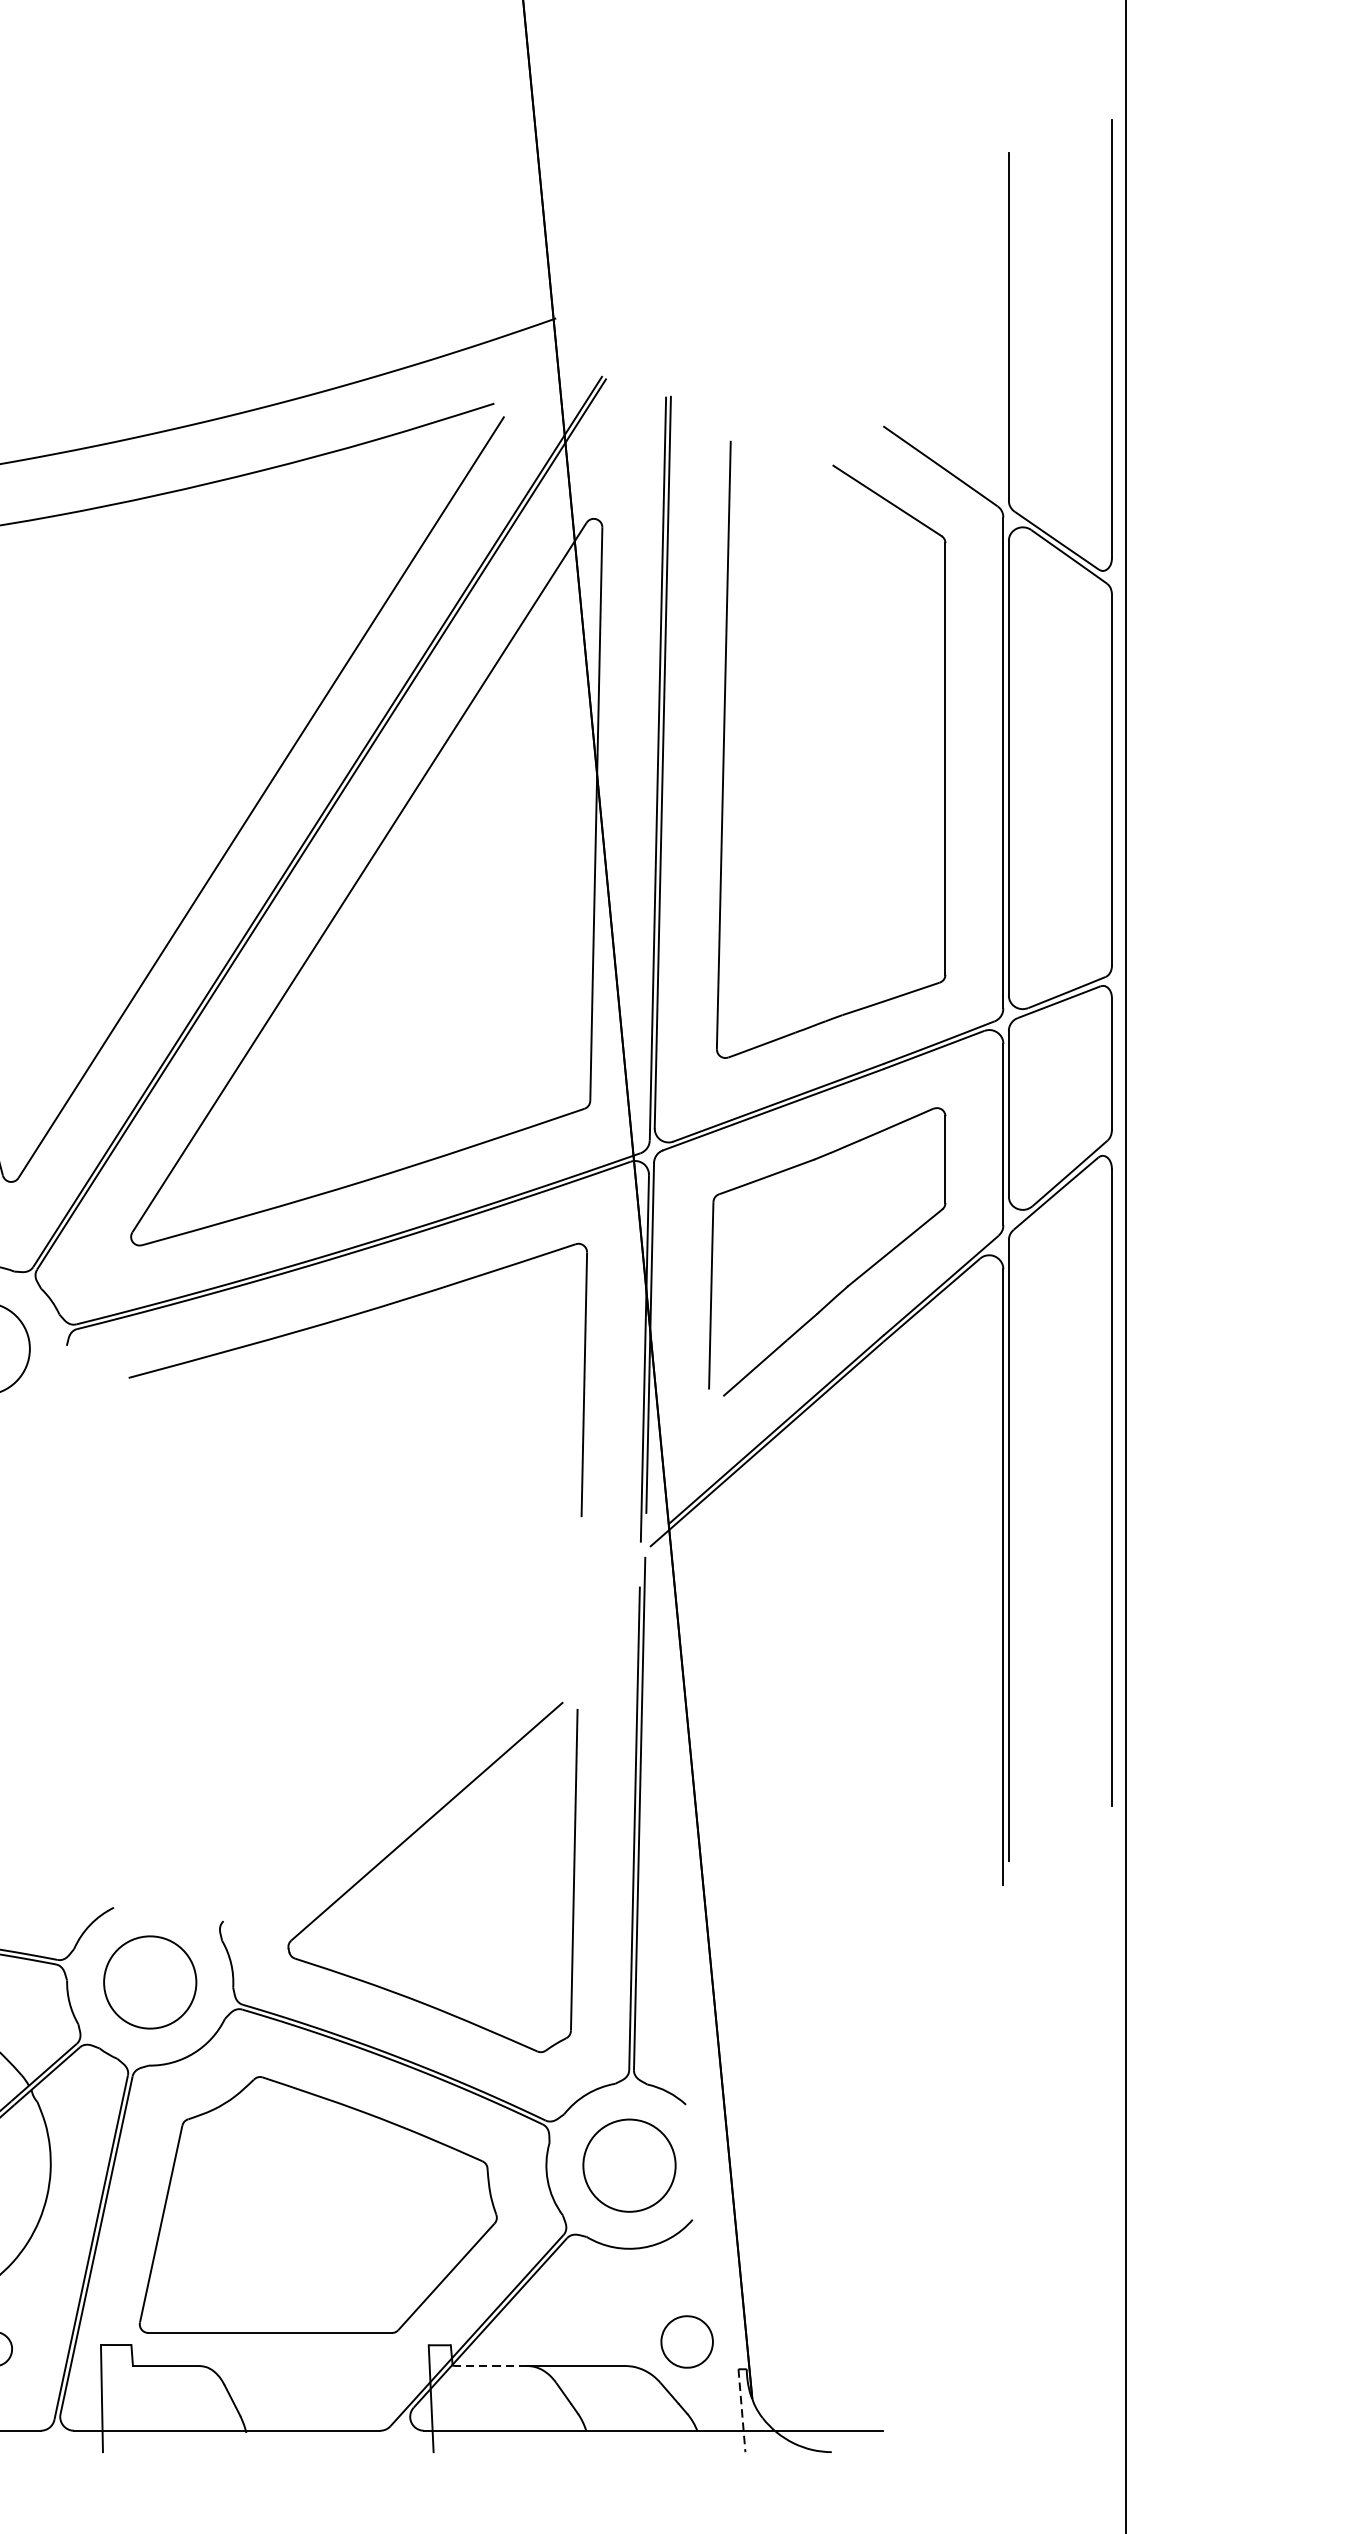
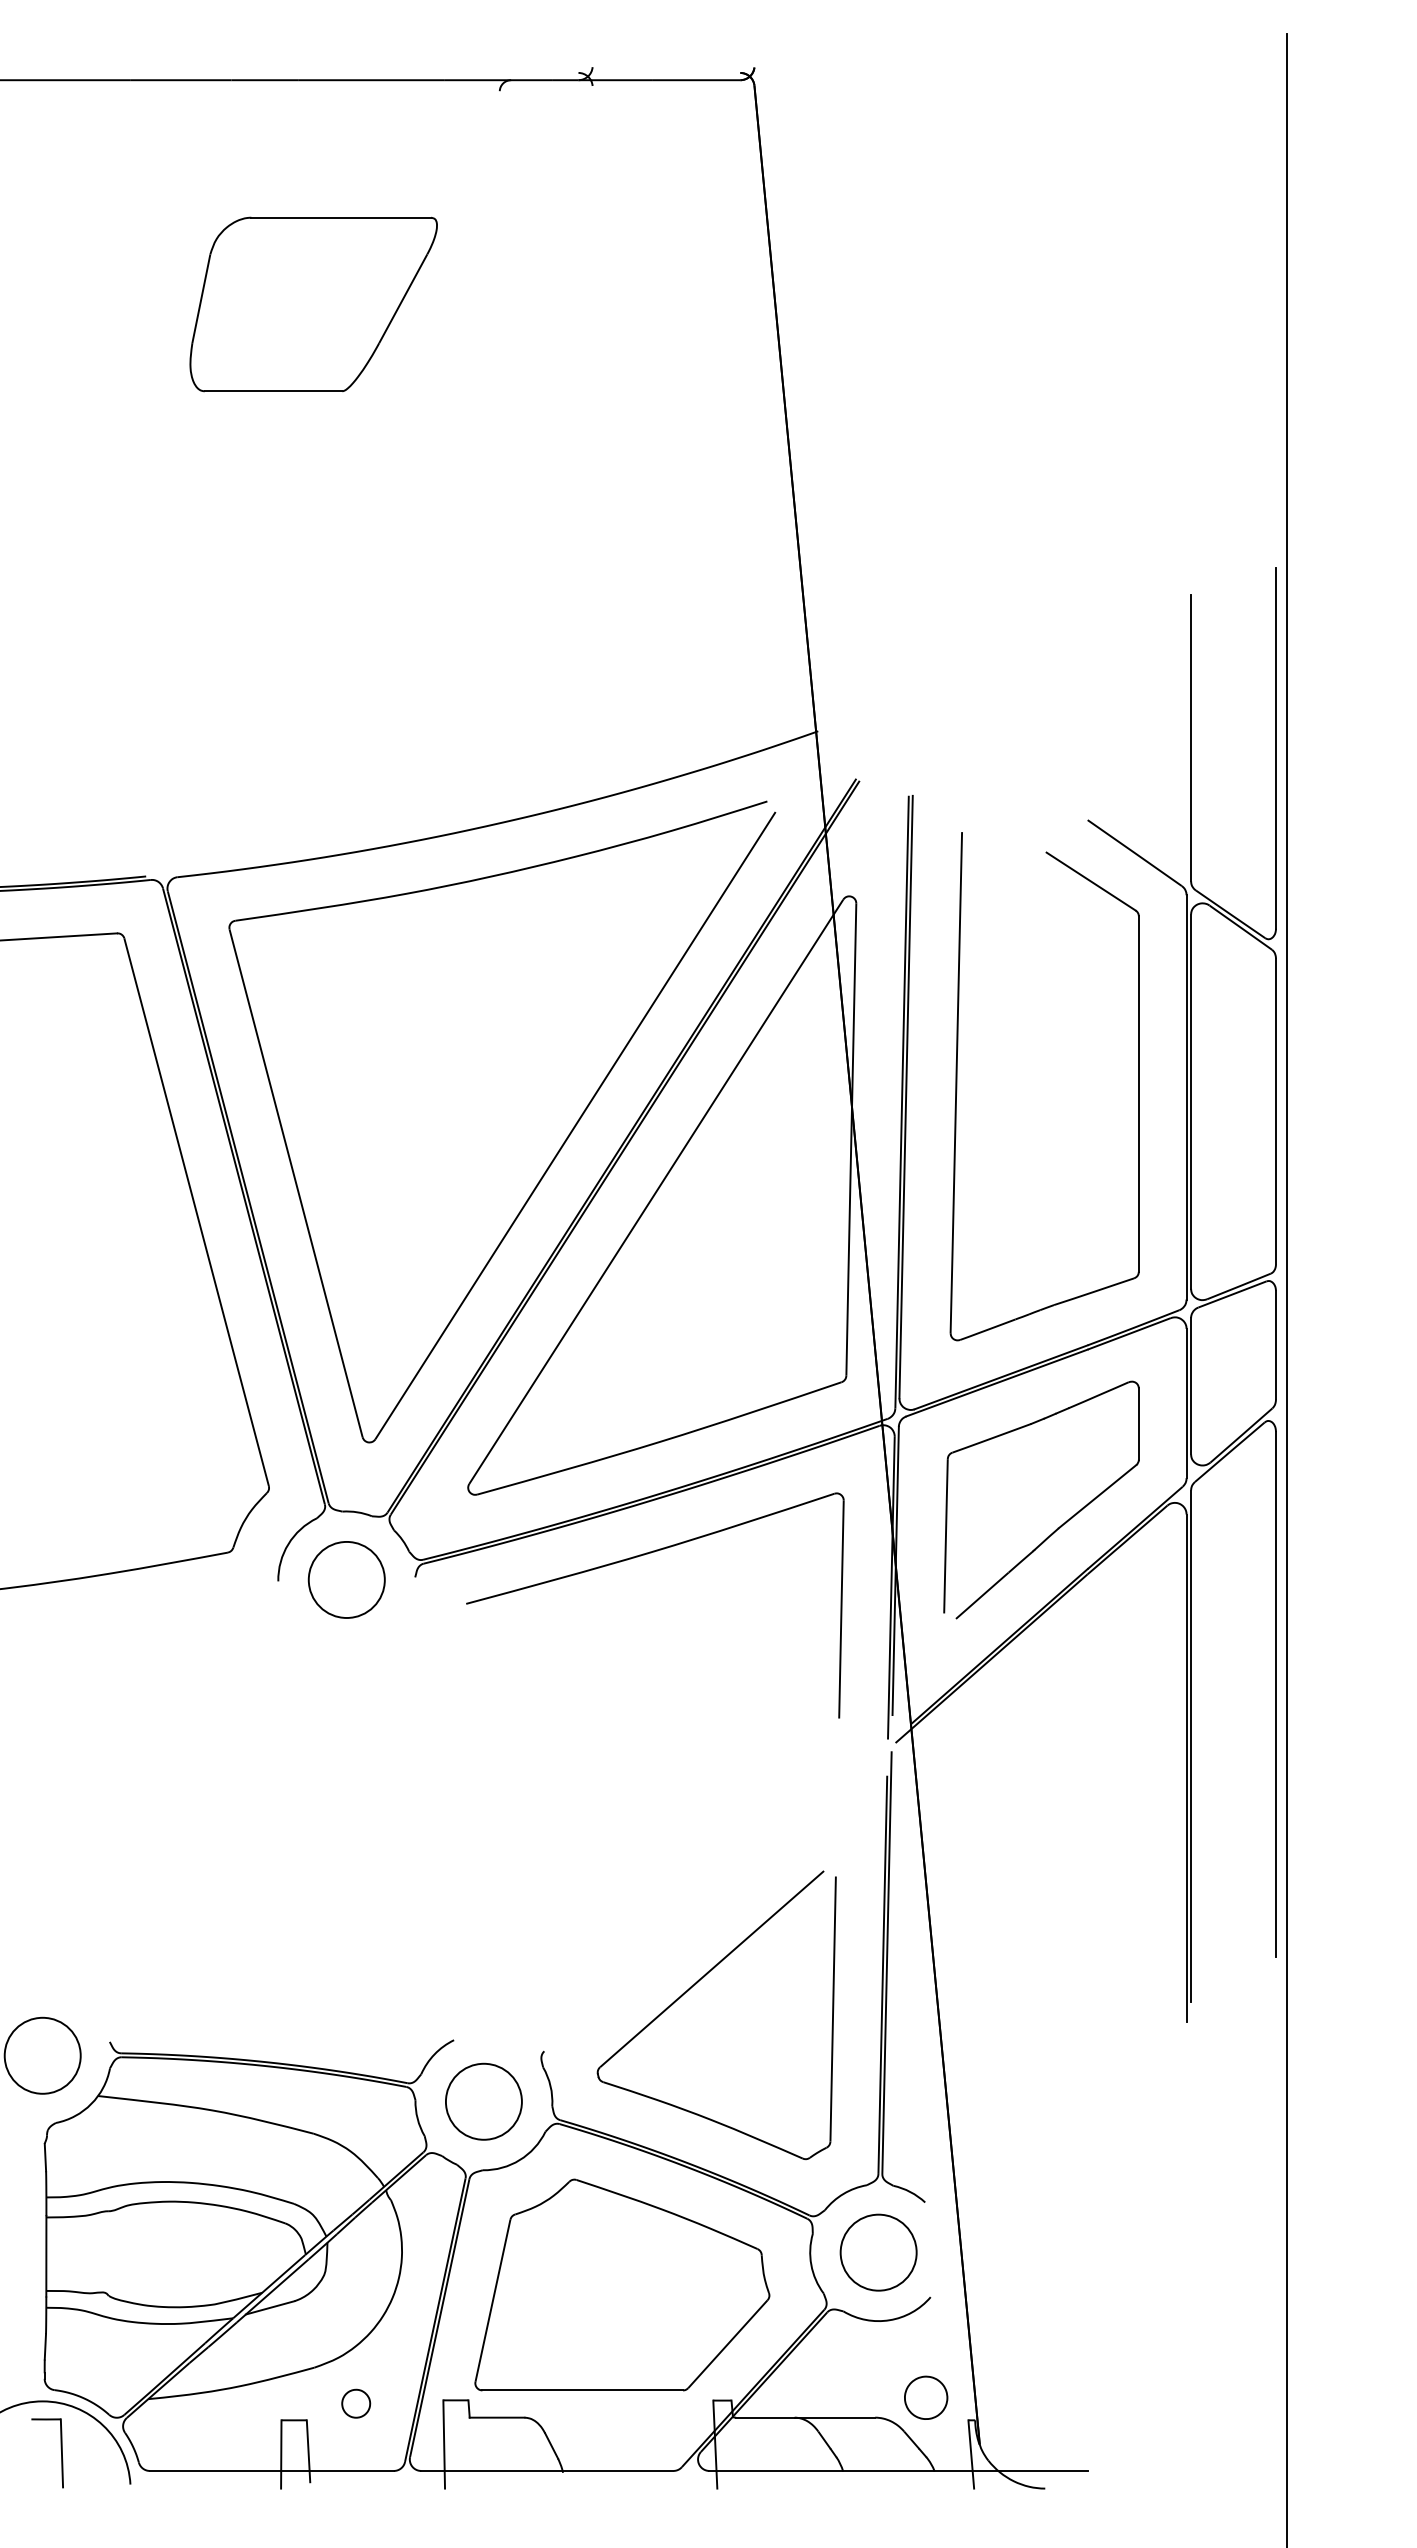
line: (490, 2365) -> (764, 2417), dashed -> solid
line: (742, 2410) -> (971, 2454), dashed -> solid

